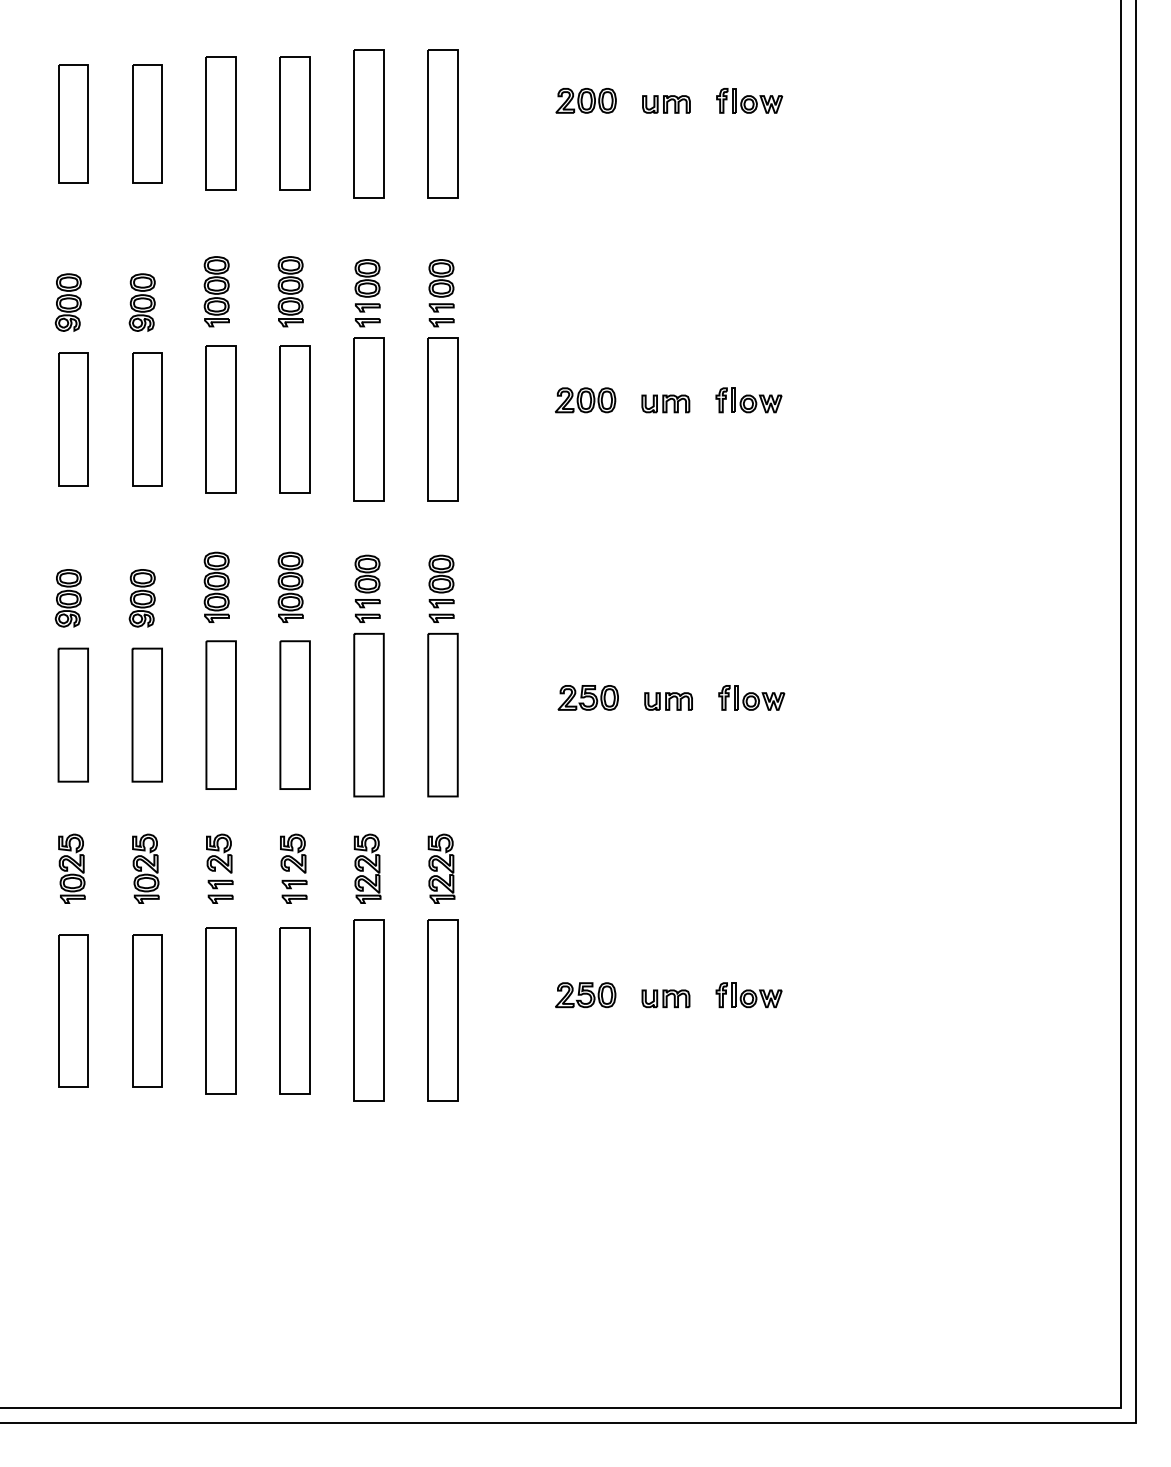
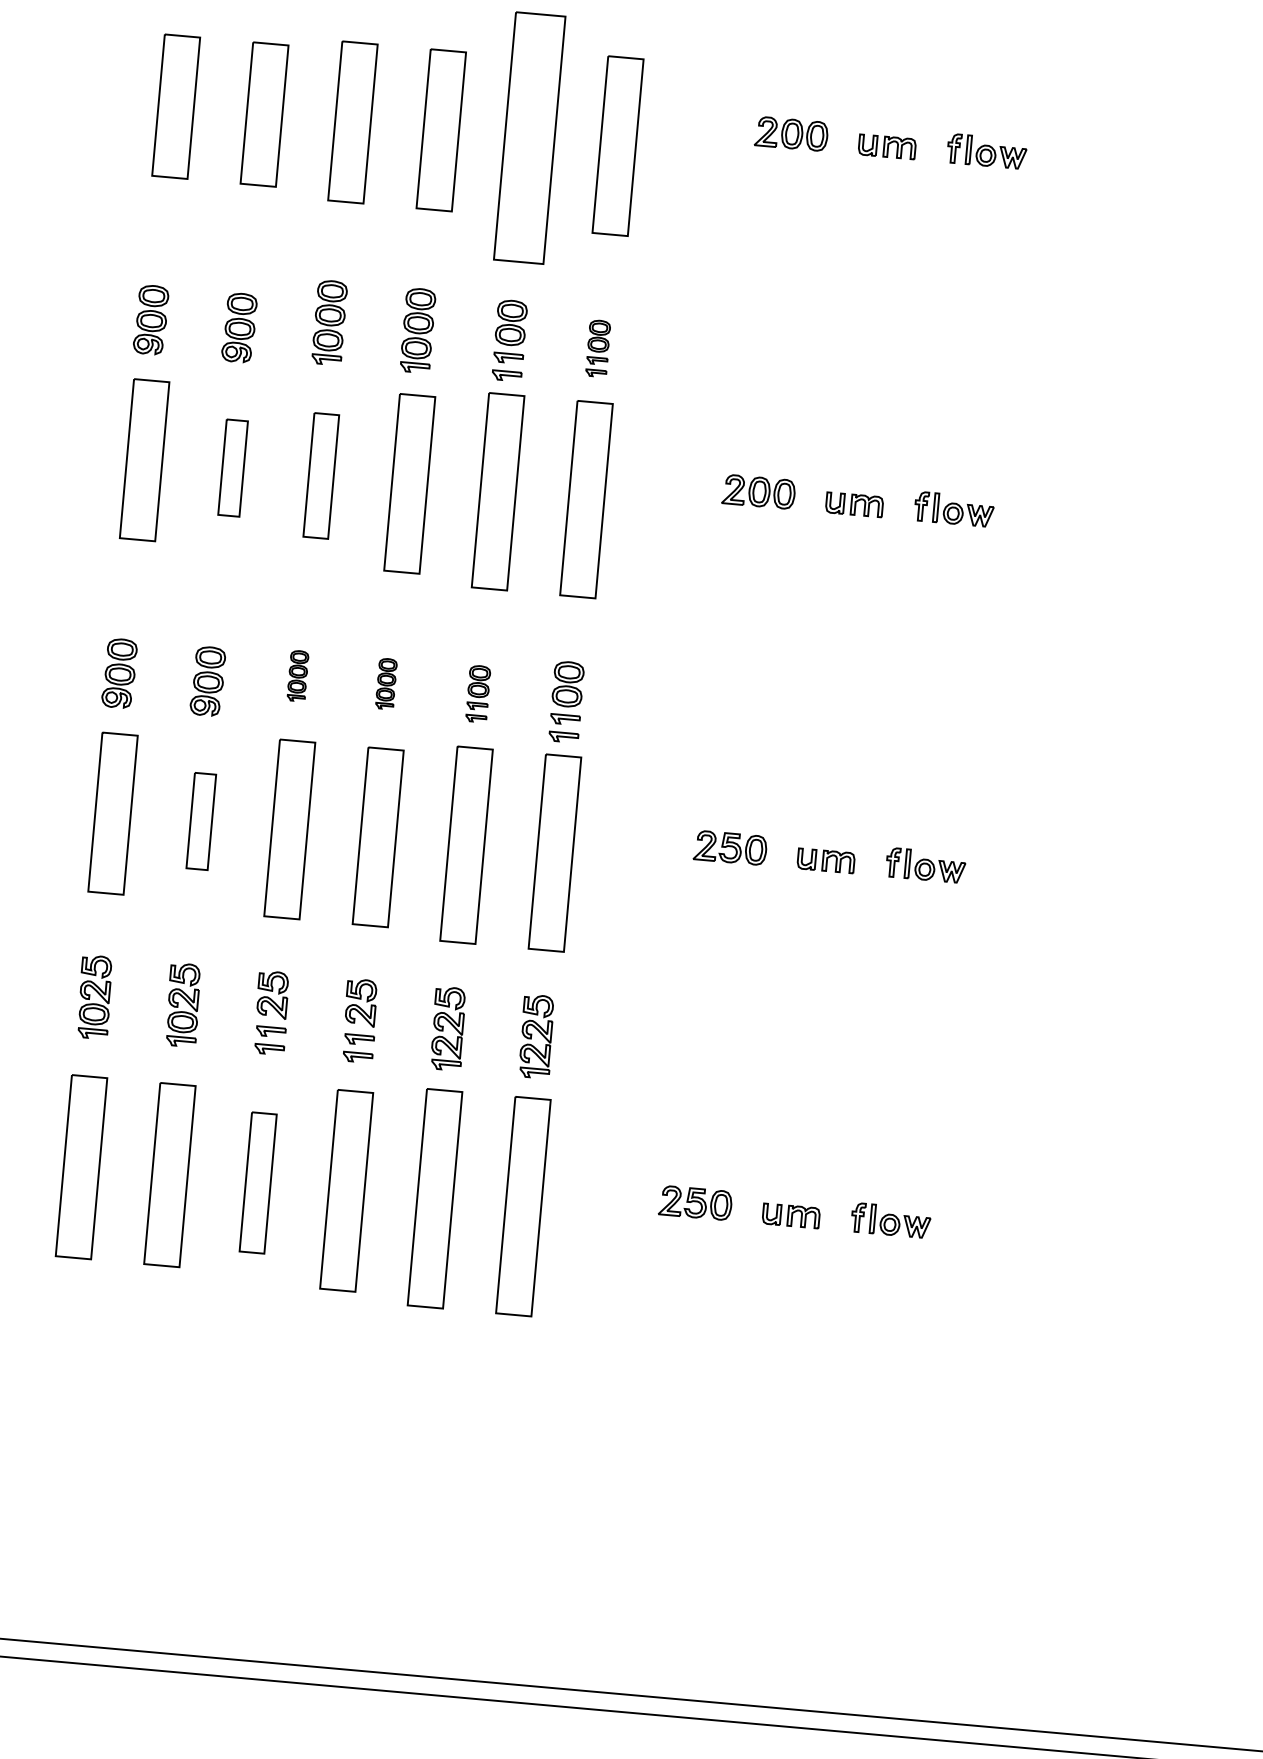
part: (368, 123) -> (529, 137), size x1.4
part: (441, 293) -> (598, 348), size x0.7
part: (147, 419) -> (233, 468), size x0.6
part: (220, 419) -> (320, 475), size x0.7
part: (216, 586) -> (297, 675), size x0.6
part: (290, 586) -> (386, 683), size x0.6
part: (367, 588) -> (478, 693), size x0.7
part: (146, 714) -> (200, 820), size x0.6
part: (220, 1010) -> (257, 1182), size x0.7

